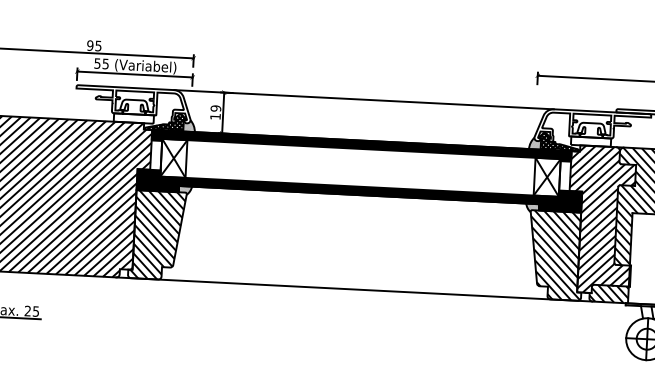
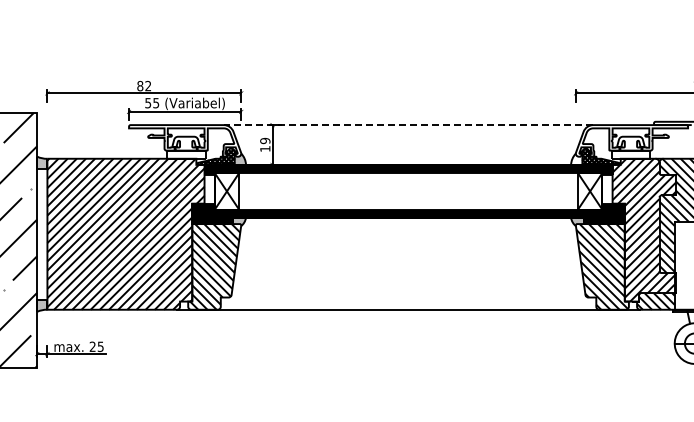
text: (94, 45) -> (144, 85), 95 -> 82
line: (363, 100) -> (408, 125), solid -> dashed
hatch: (534, 143) -> (576, 159), removed

